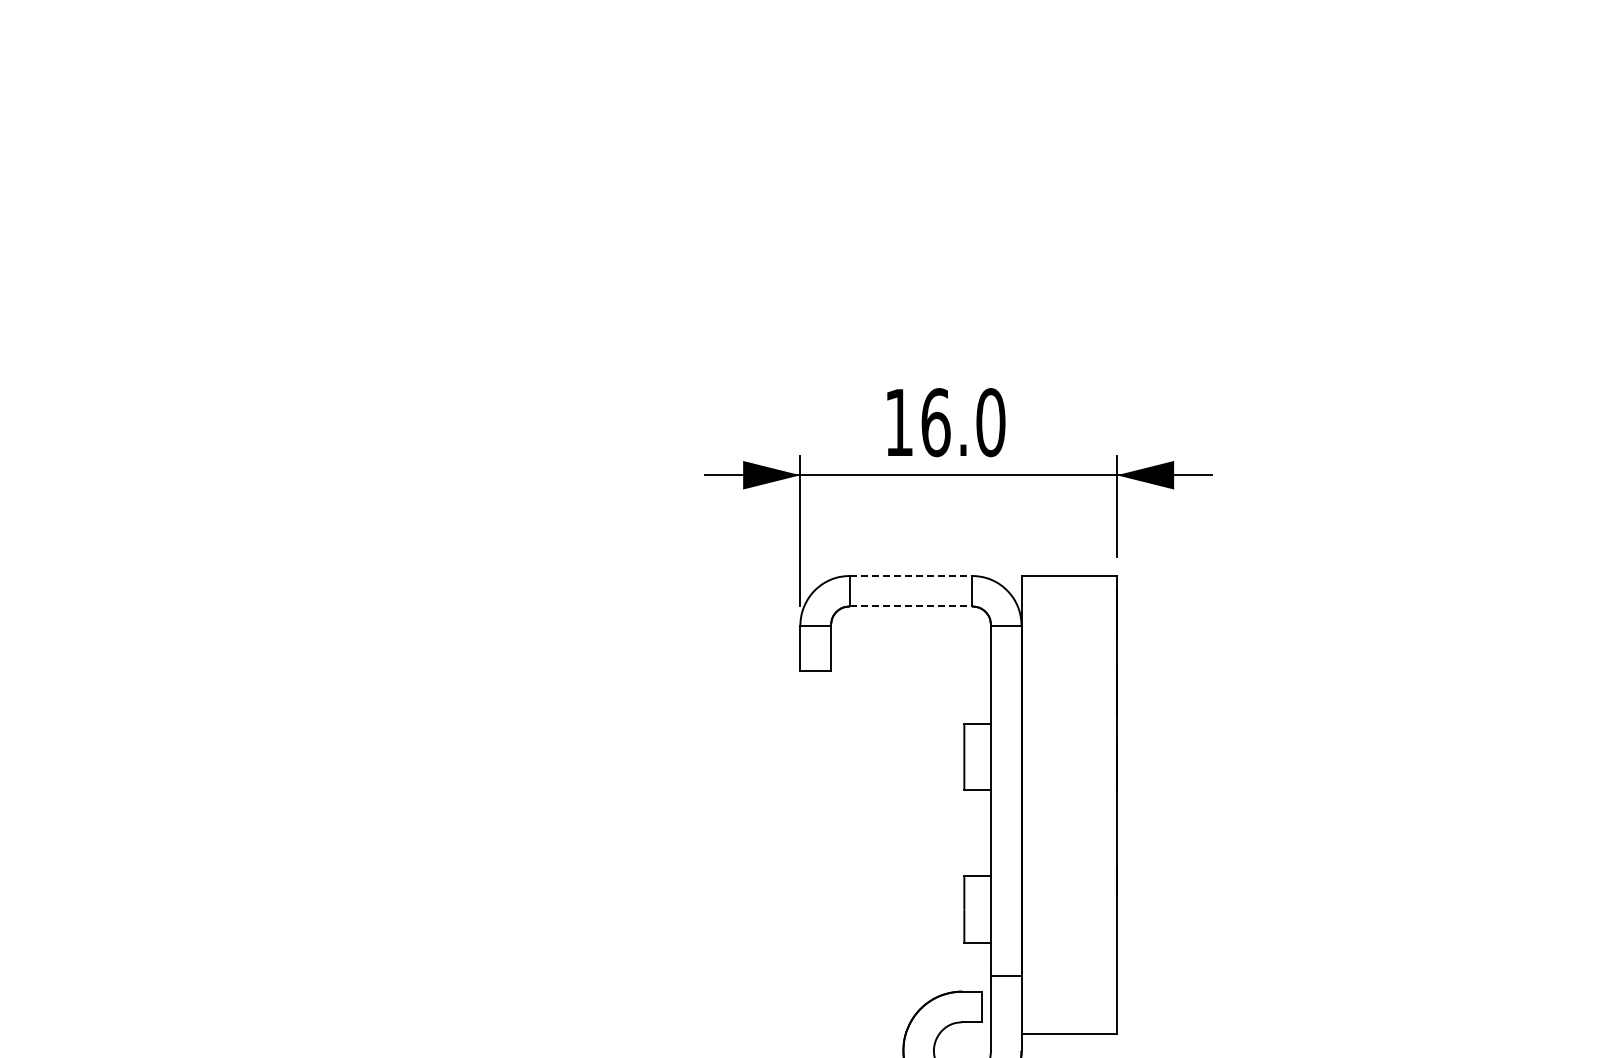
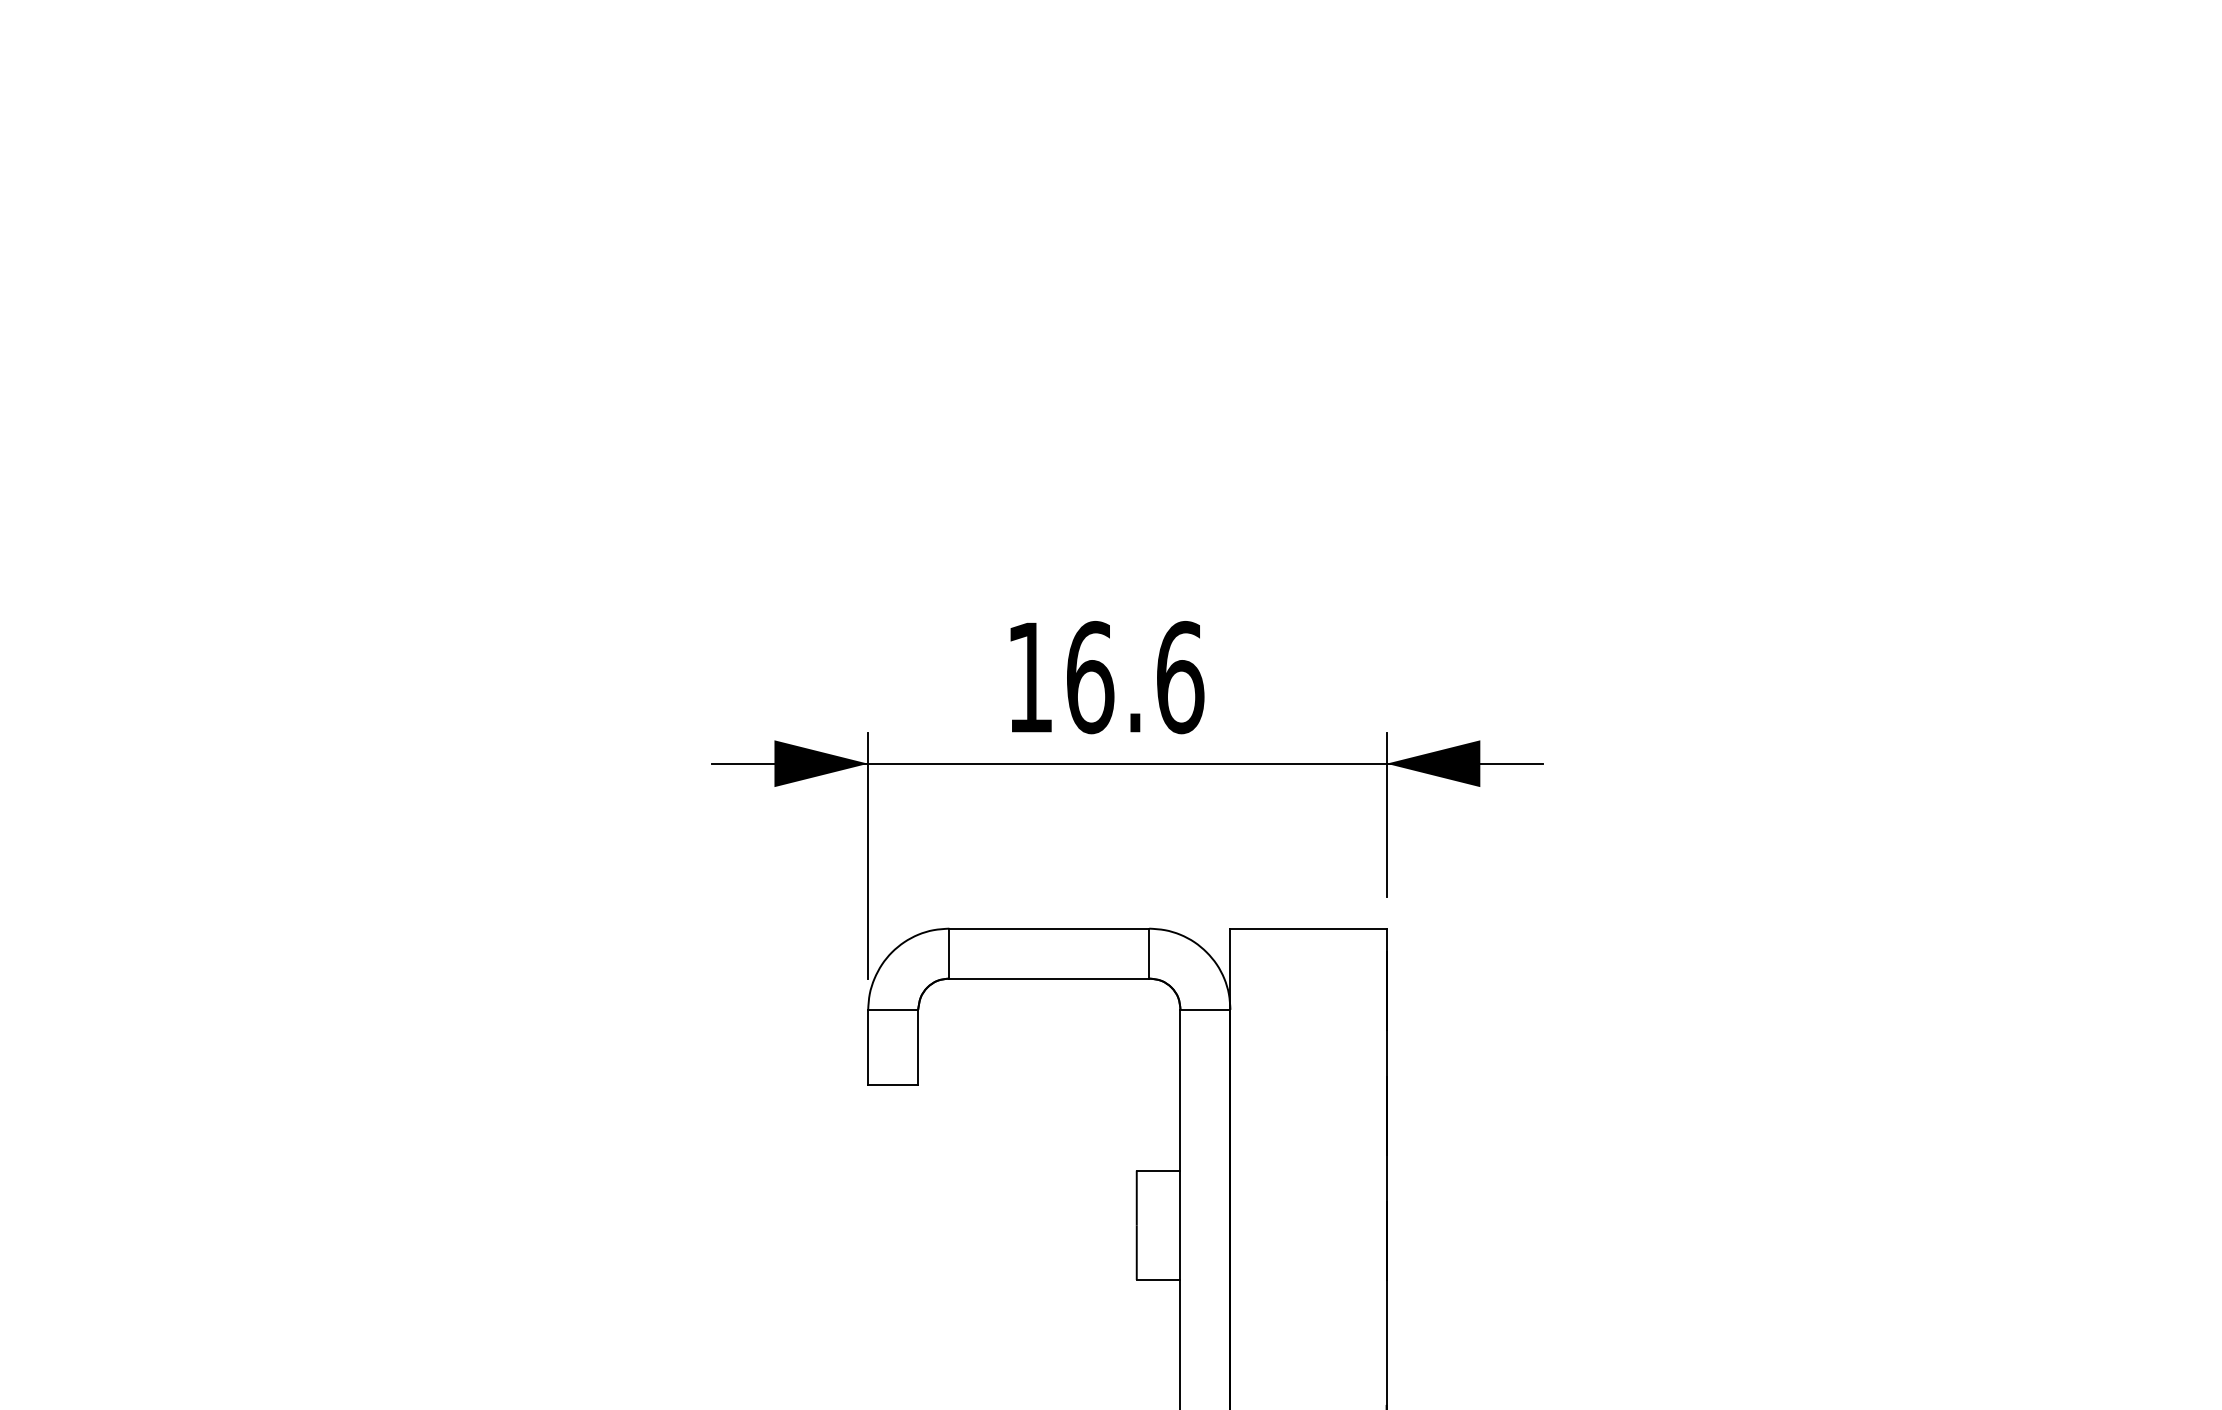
text: (990, 422) -> (1179, 677), 16.0 -> 16.6
line: (911, 575) -> (1050, 927), dashed -> solid
line: (911, 606) -> (1050, 978), dashed -> solid

